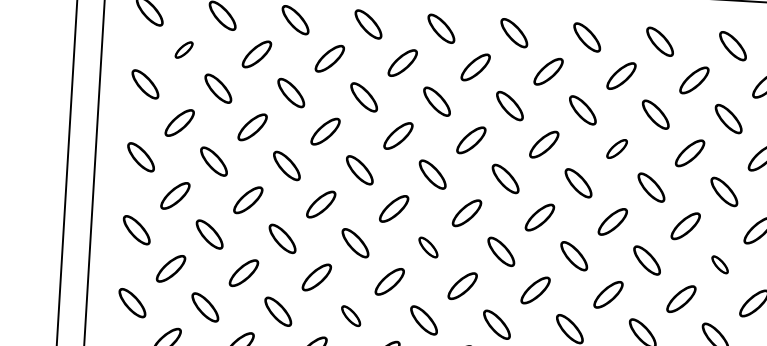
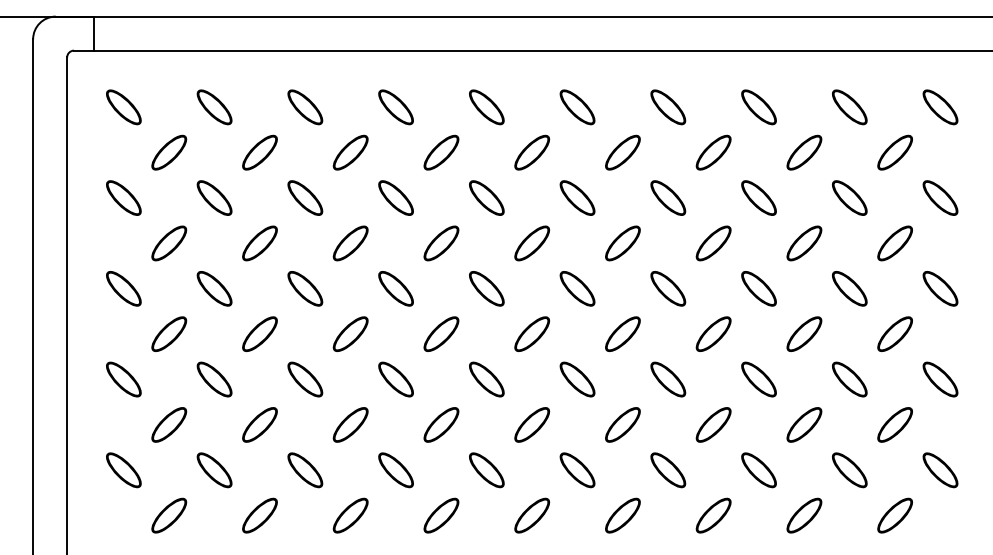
part: (184, 49) -> (169, 152), size x1.67
part: (617, 149) -> (713, 243), size x1.43
part: (428, 247) -> (486, 379), size x1.43
part: (719, 264) -> (849, 379), size x1.67
part: (350, 316) -> (395, 470), size x1.43

